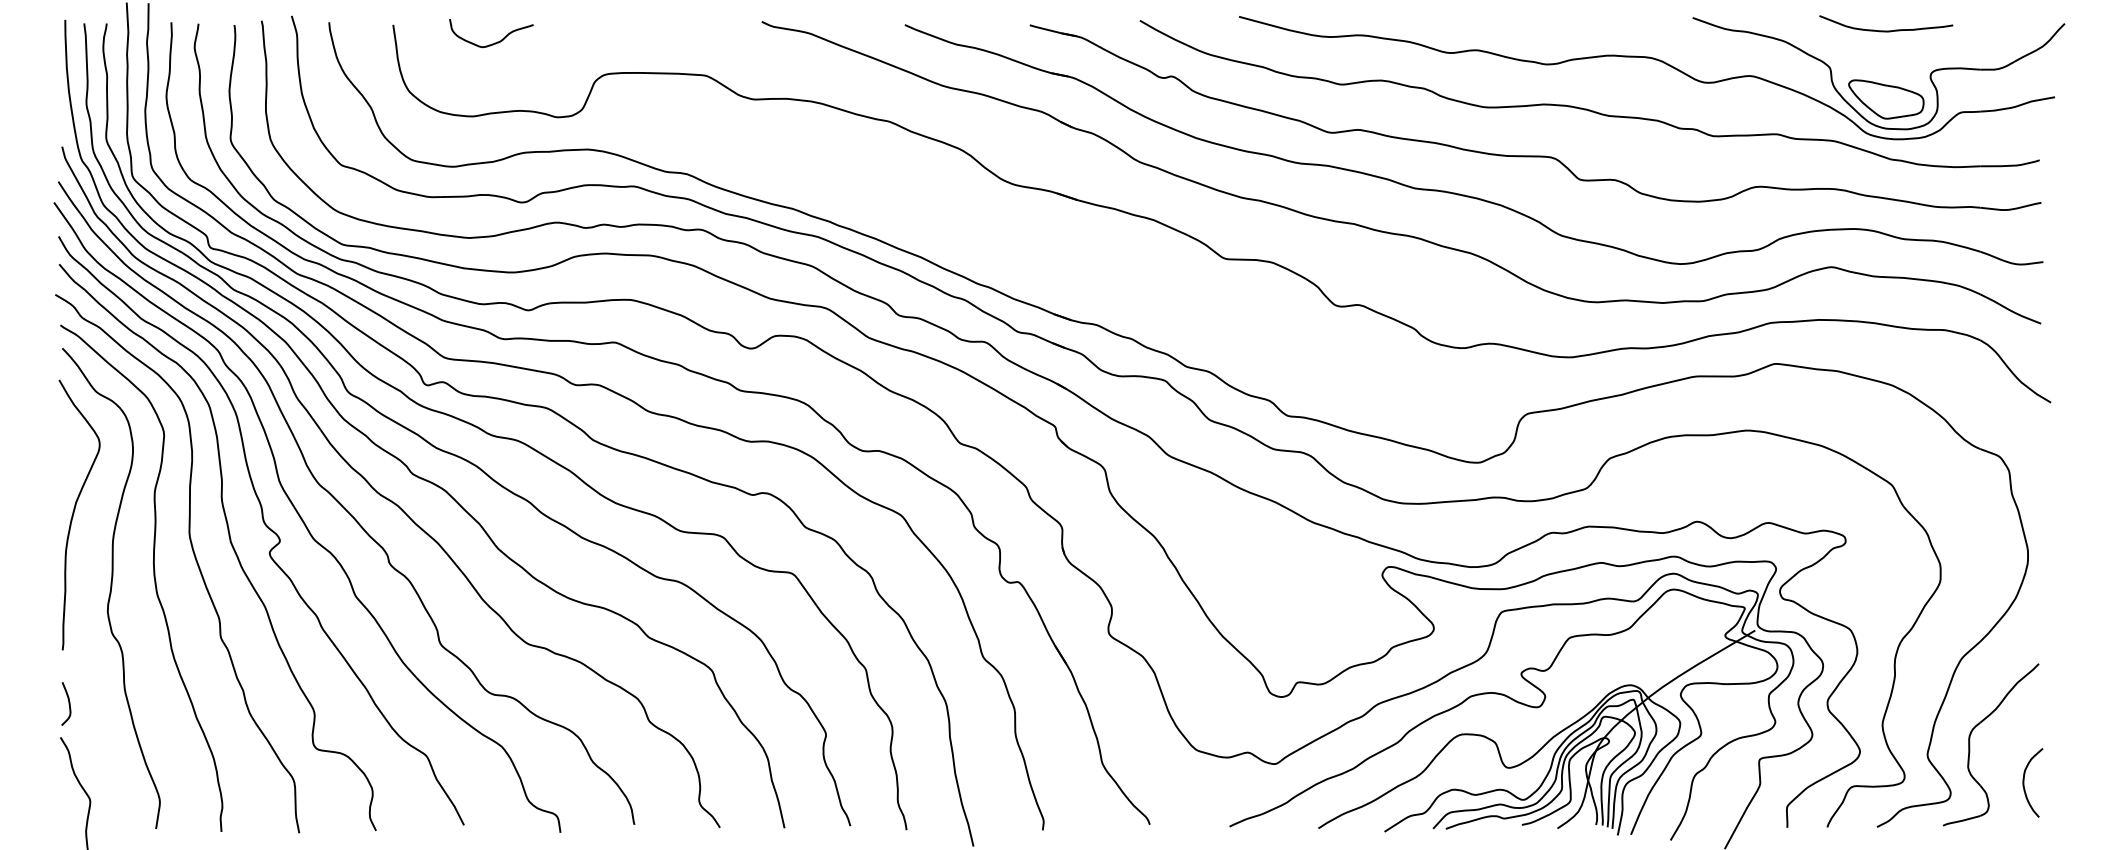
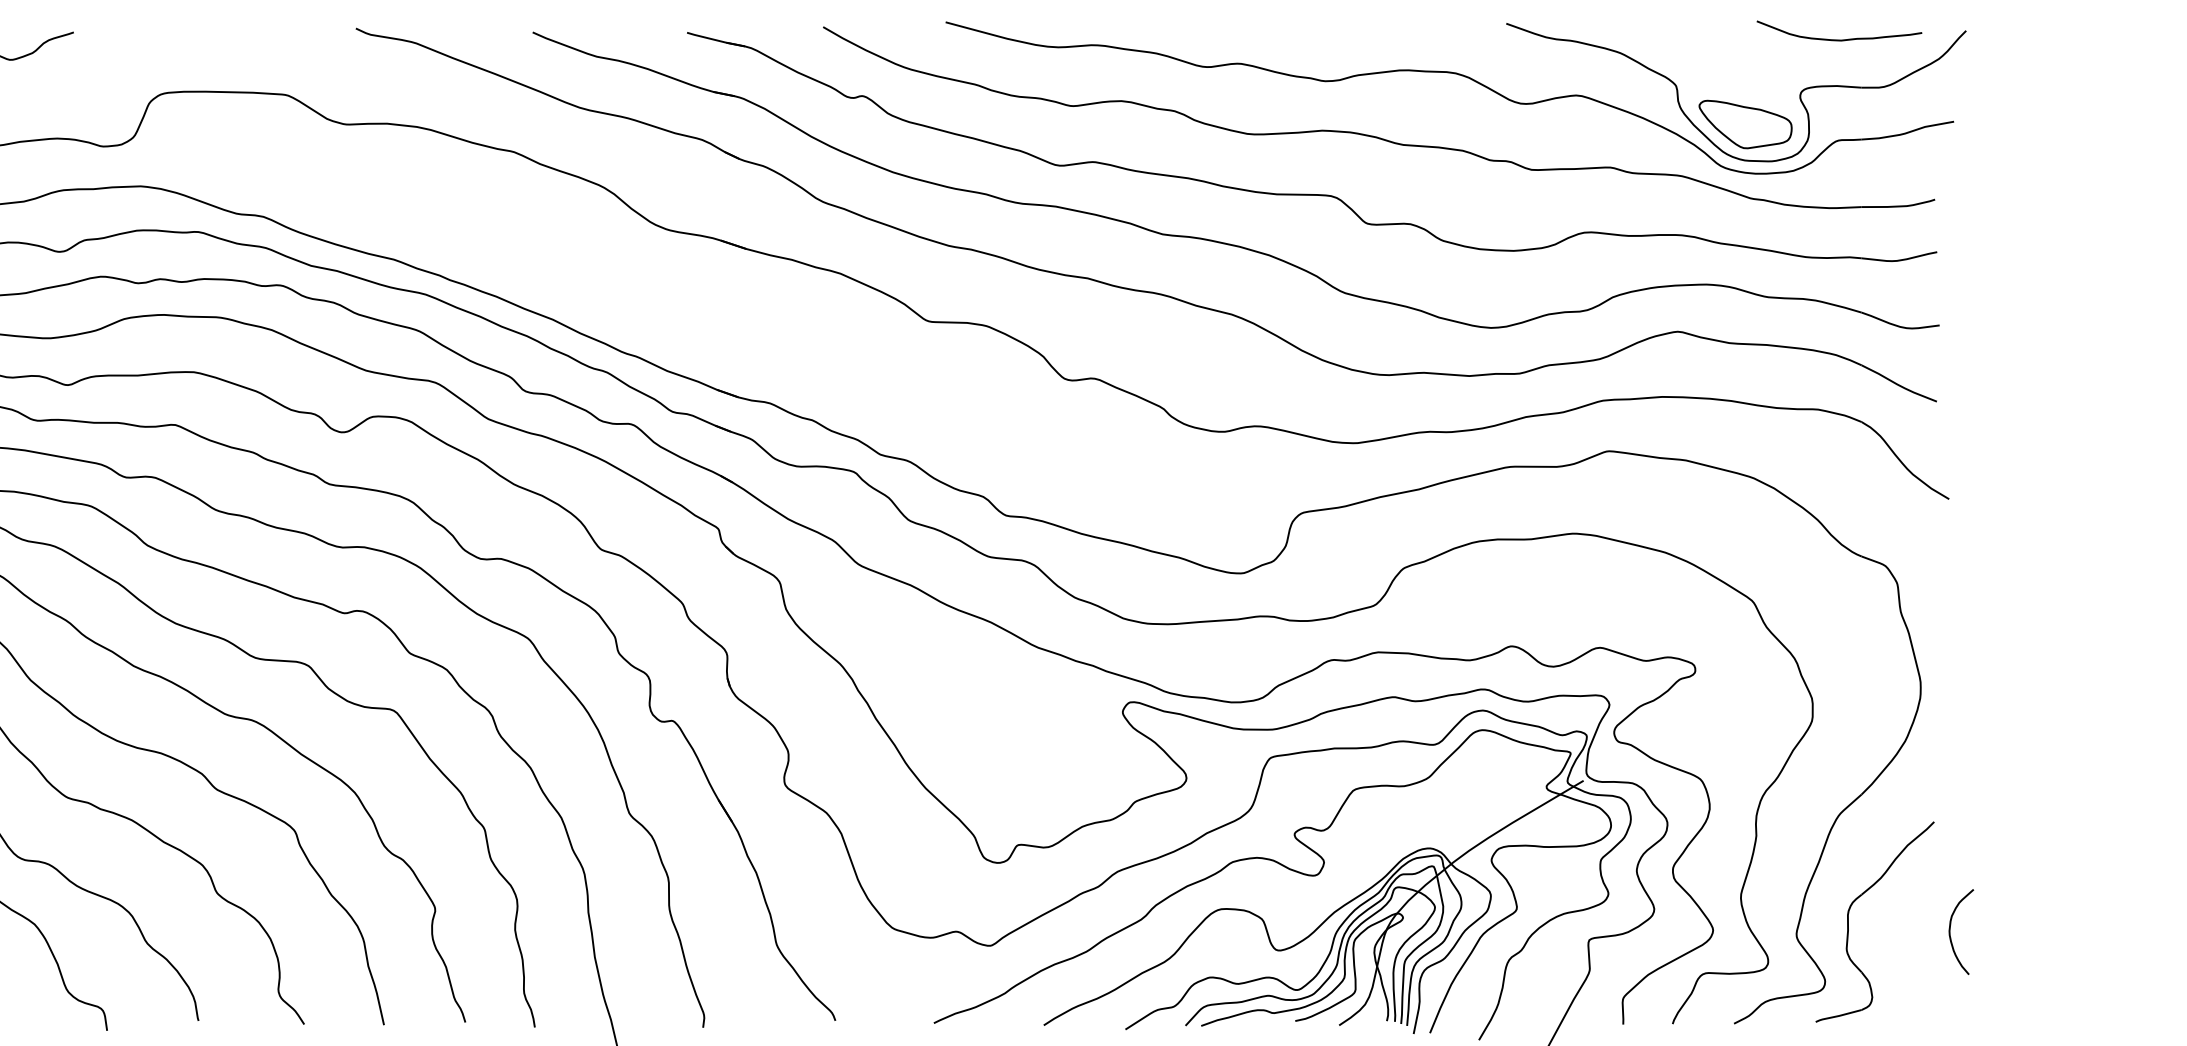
curve: (1886, 30) -> (1839, 39), moved
curve: (2024, 782) -> (1950, 931), moved

